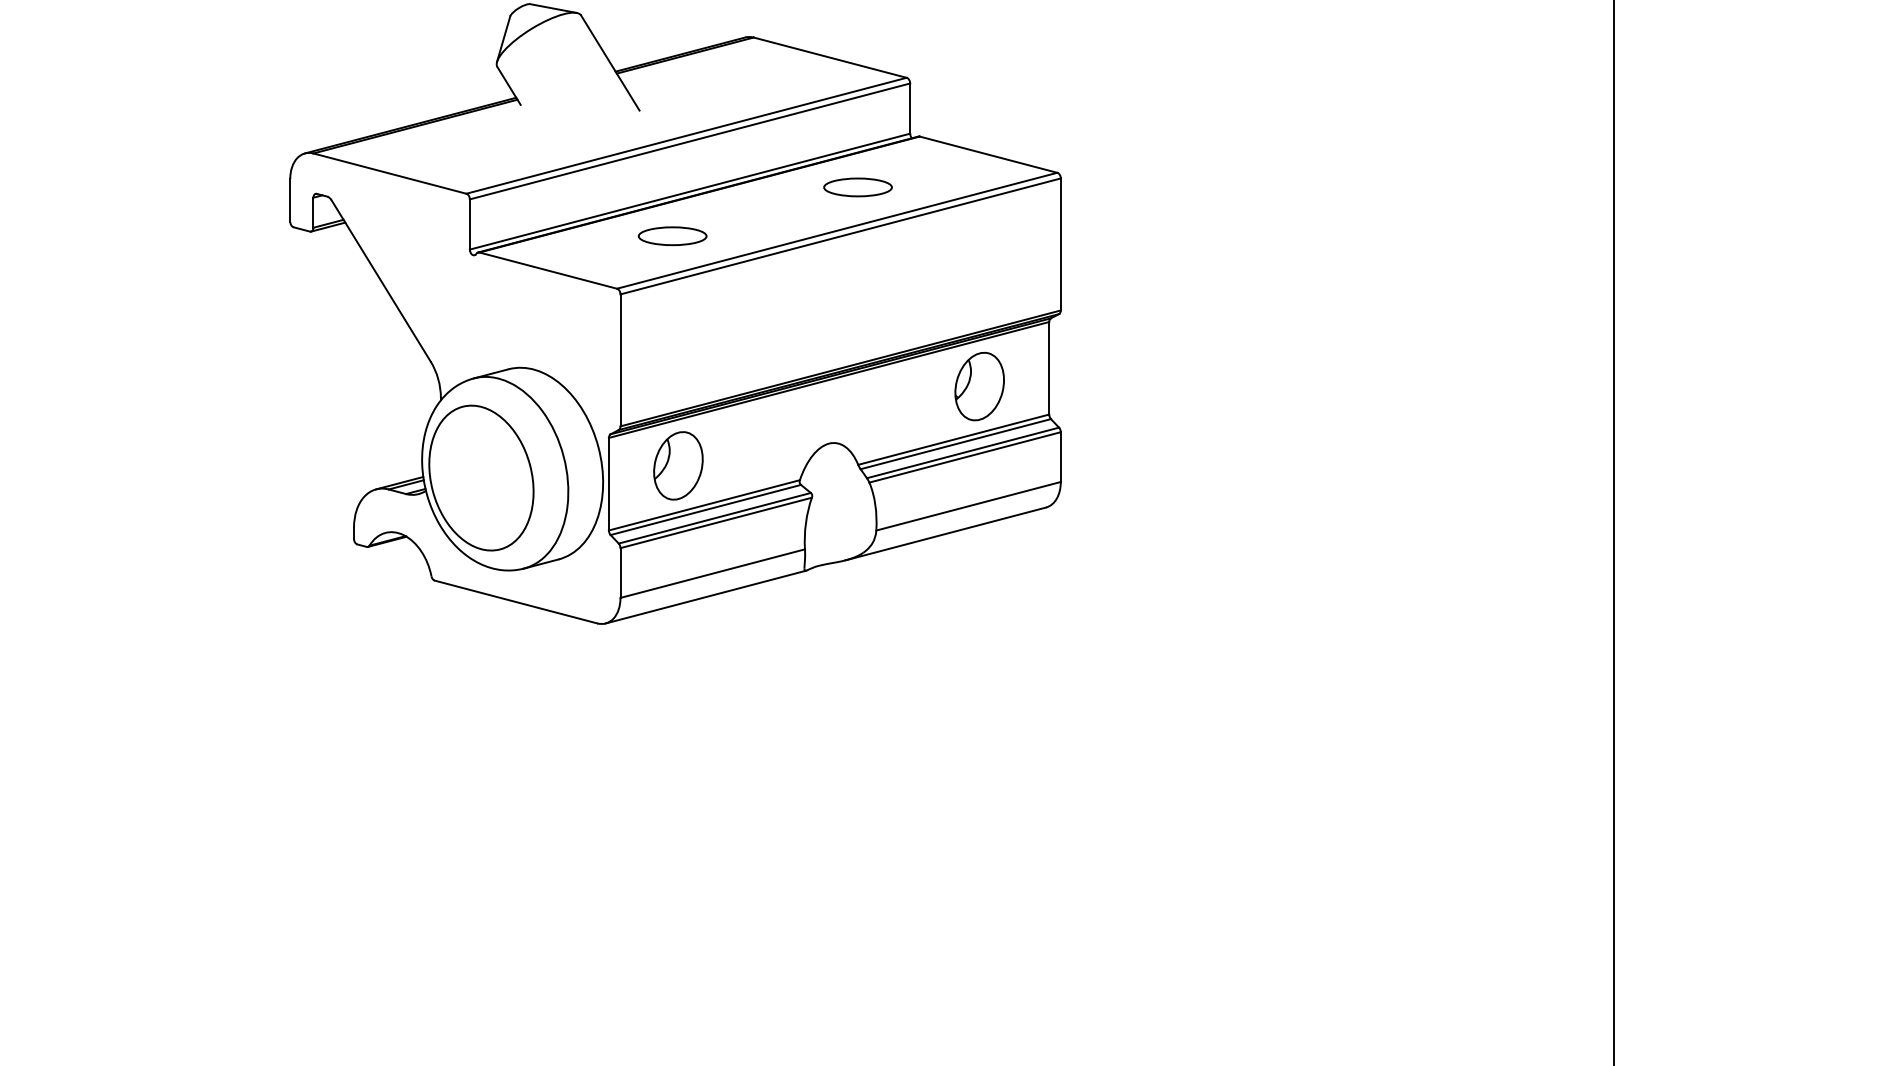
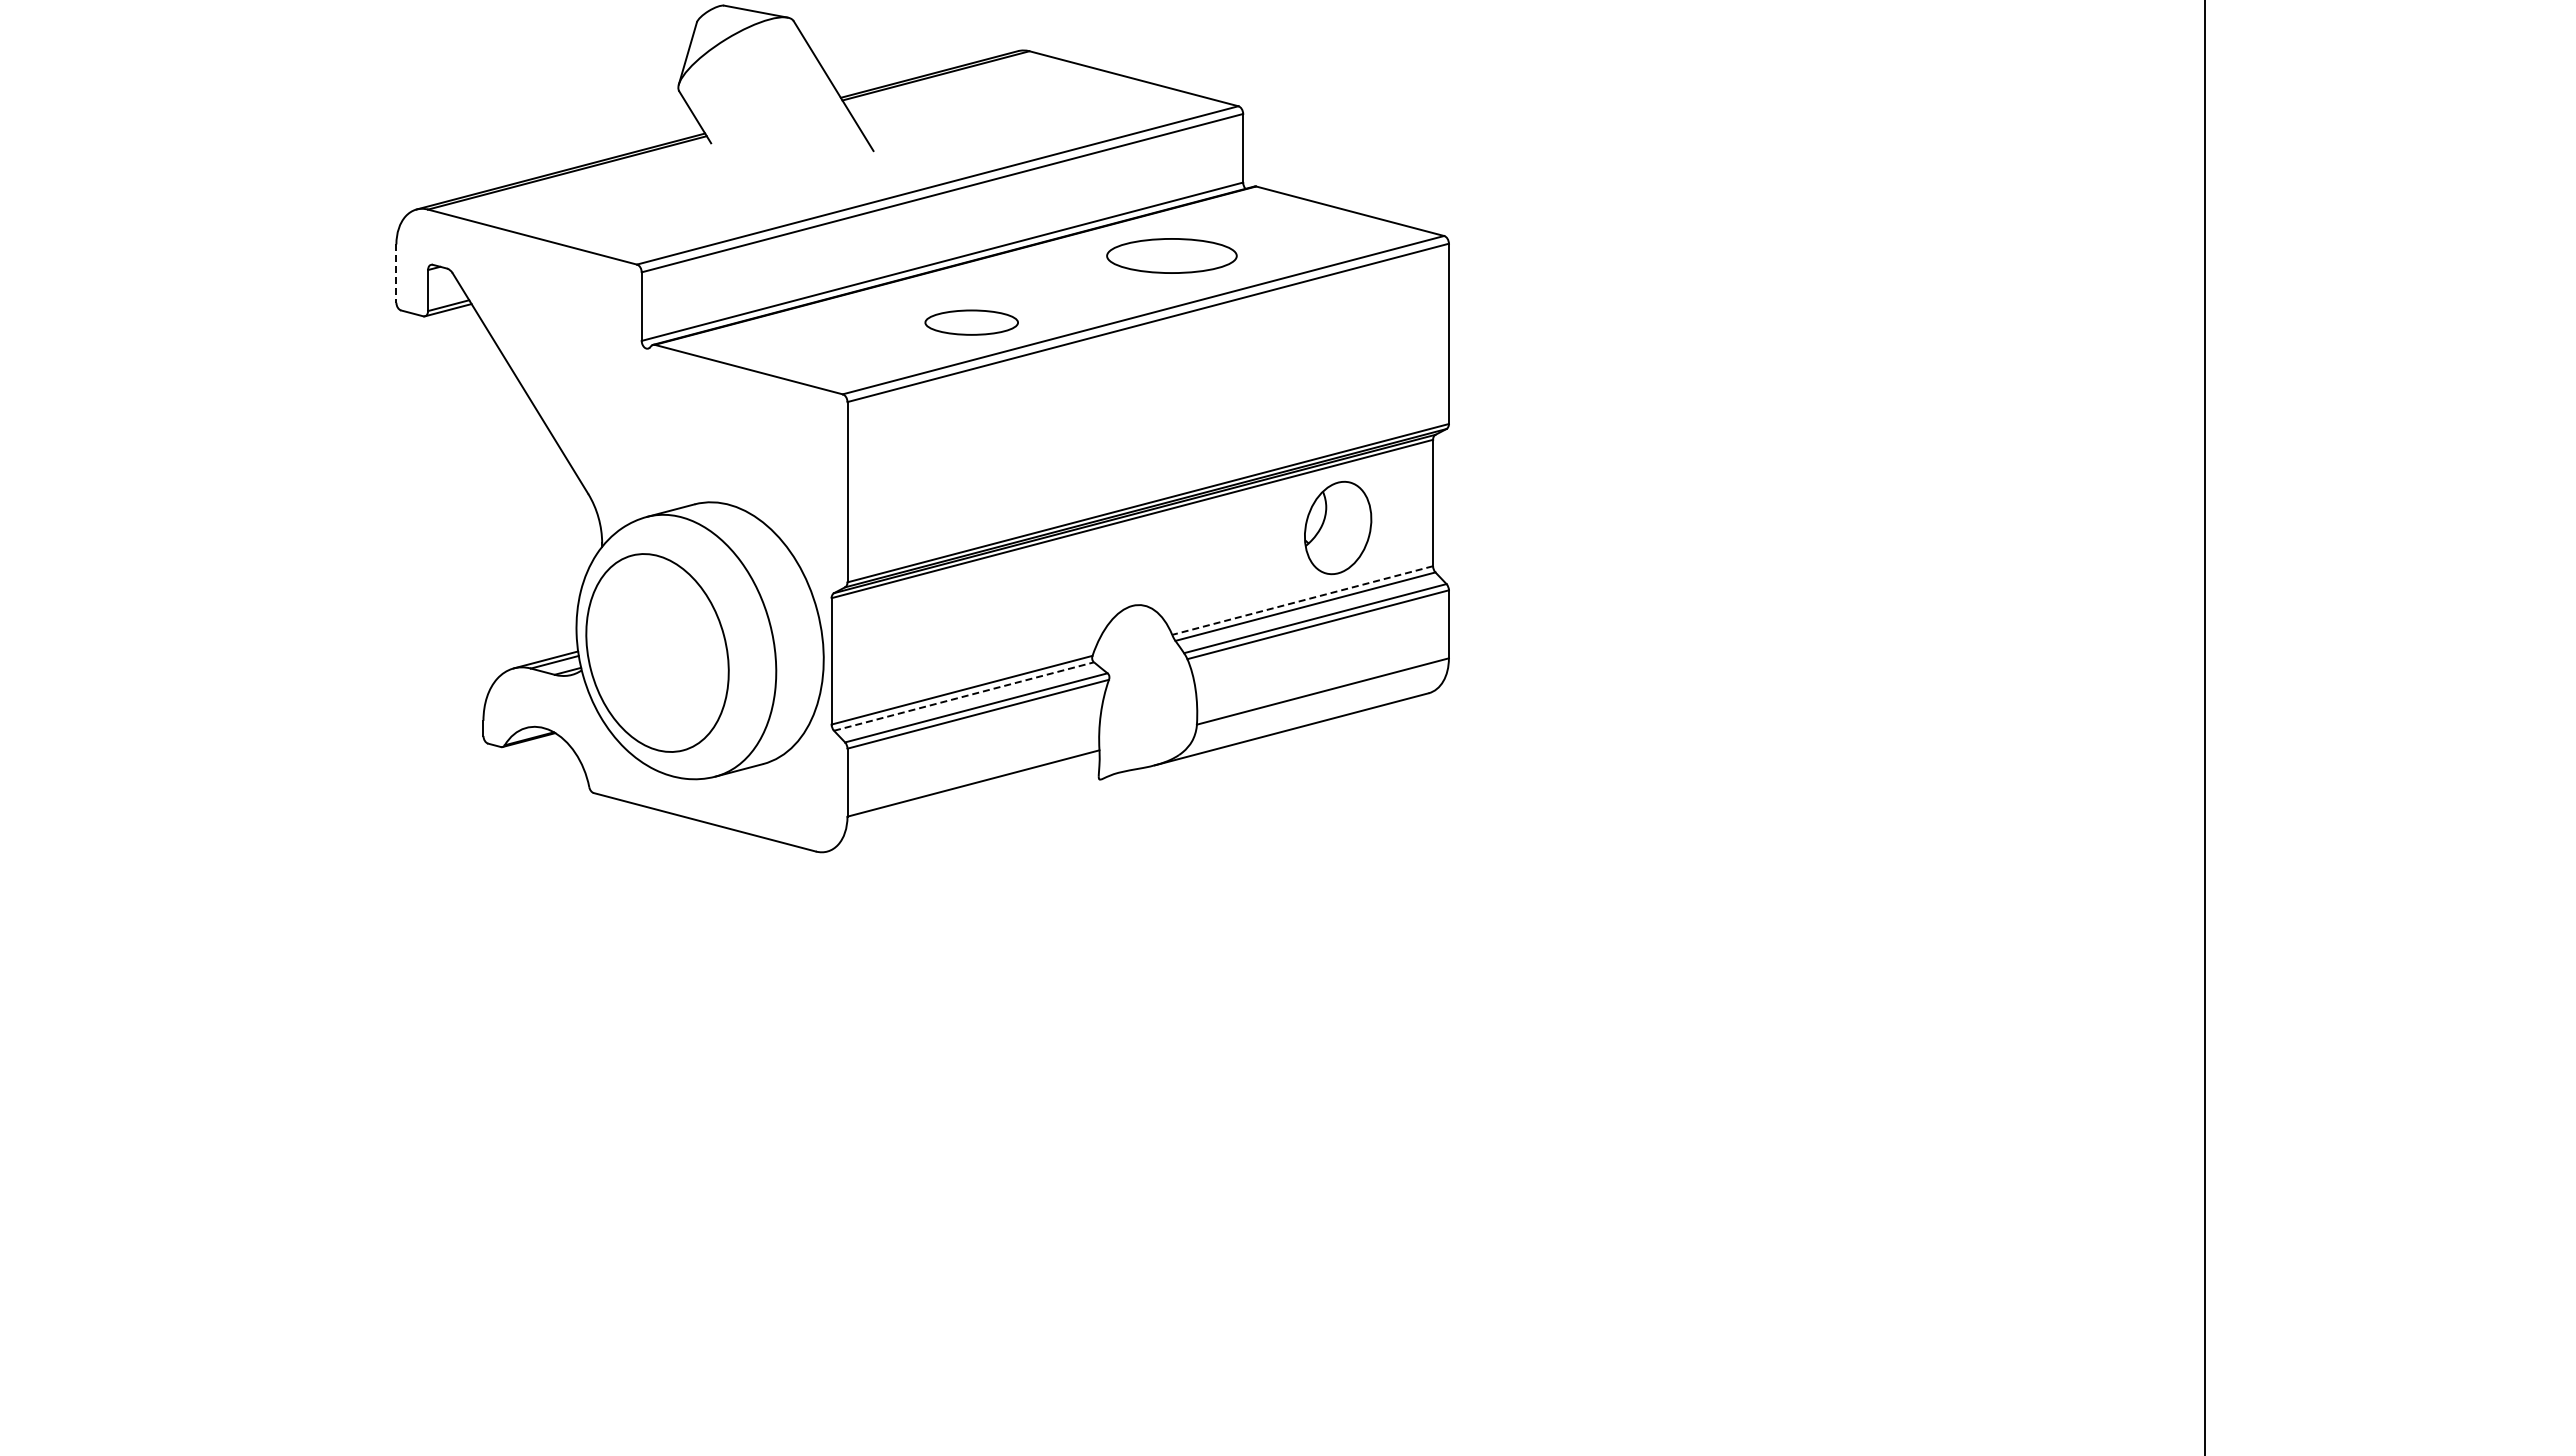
part: (857, 187) -> (1171, 255), size x1.4
line: (290, 200) -> (396, 274), solid -> dashed
part: (672, 236) -> (971, 322), moved
line: (953, 439) -> (1302, 600), solid -> dashed
part: (678, 466) -> (926, 636), removed
line: (706, 509) -> (964, 696), solid -> dashed
line: (705, 597) -> (963, 815), removed

